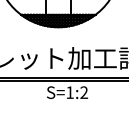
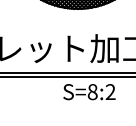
text: (69, 92) -> (91, 91), S=1:2 -> S=8:2

